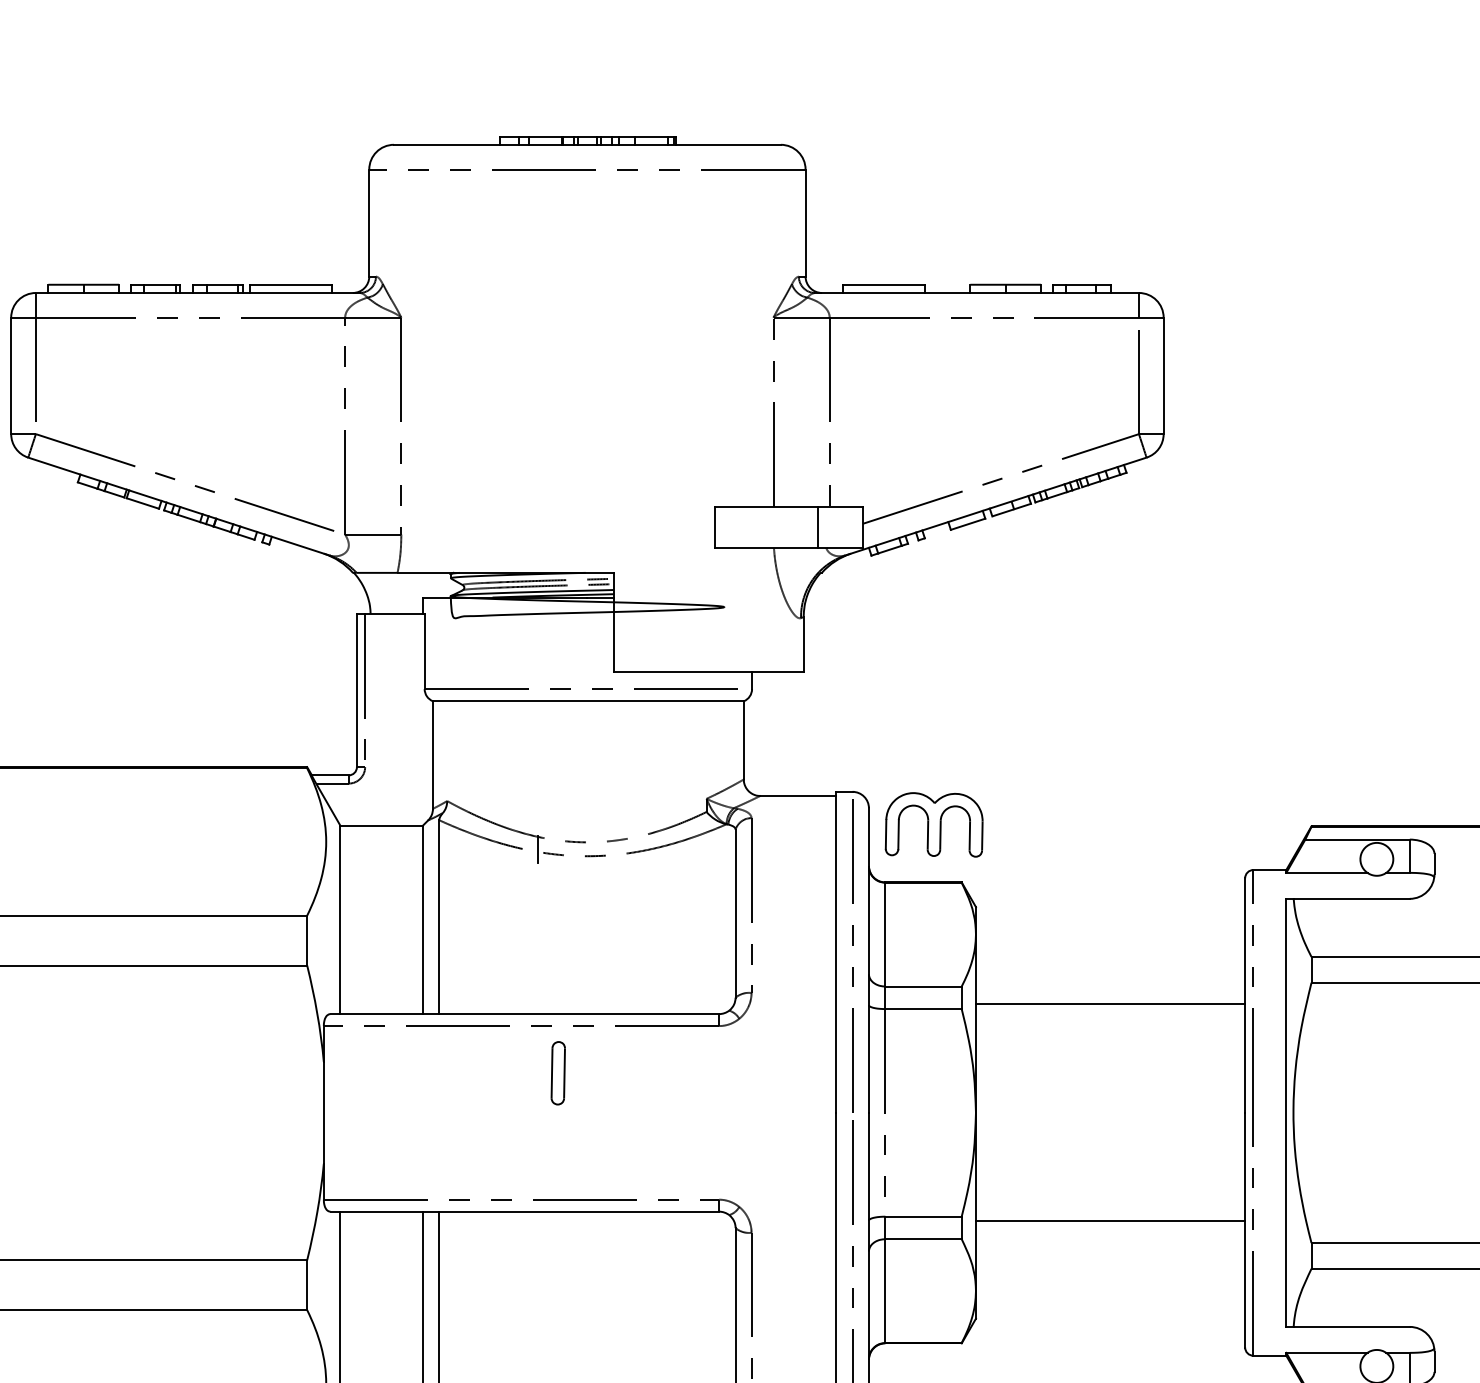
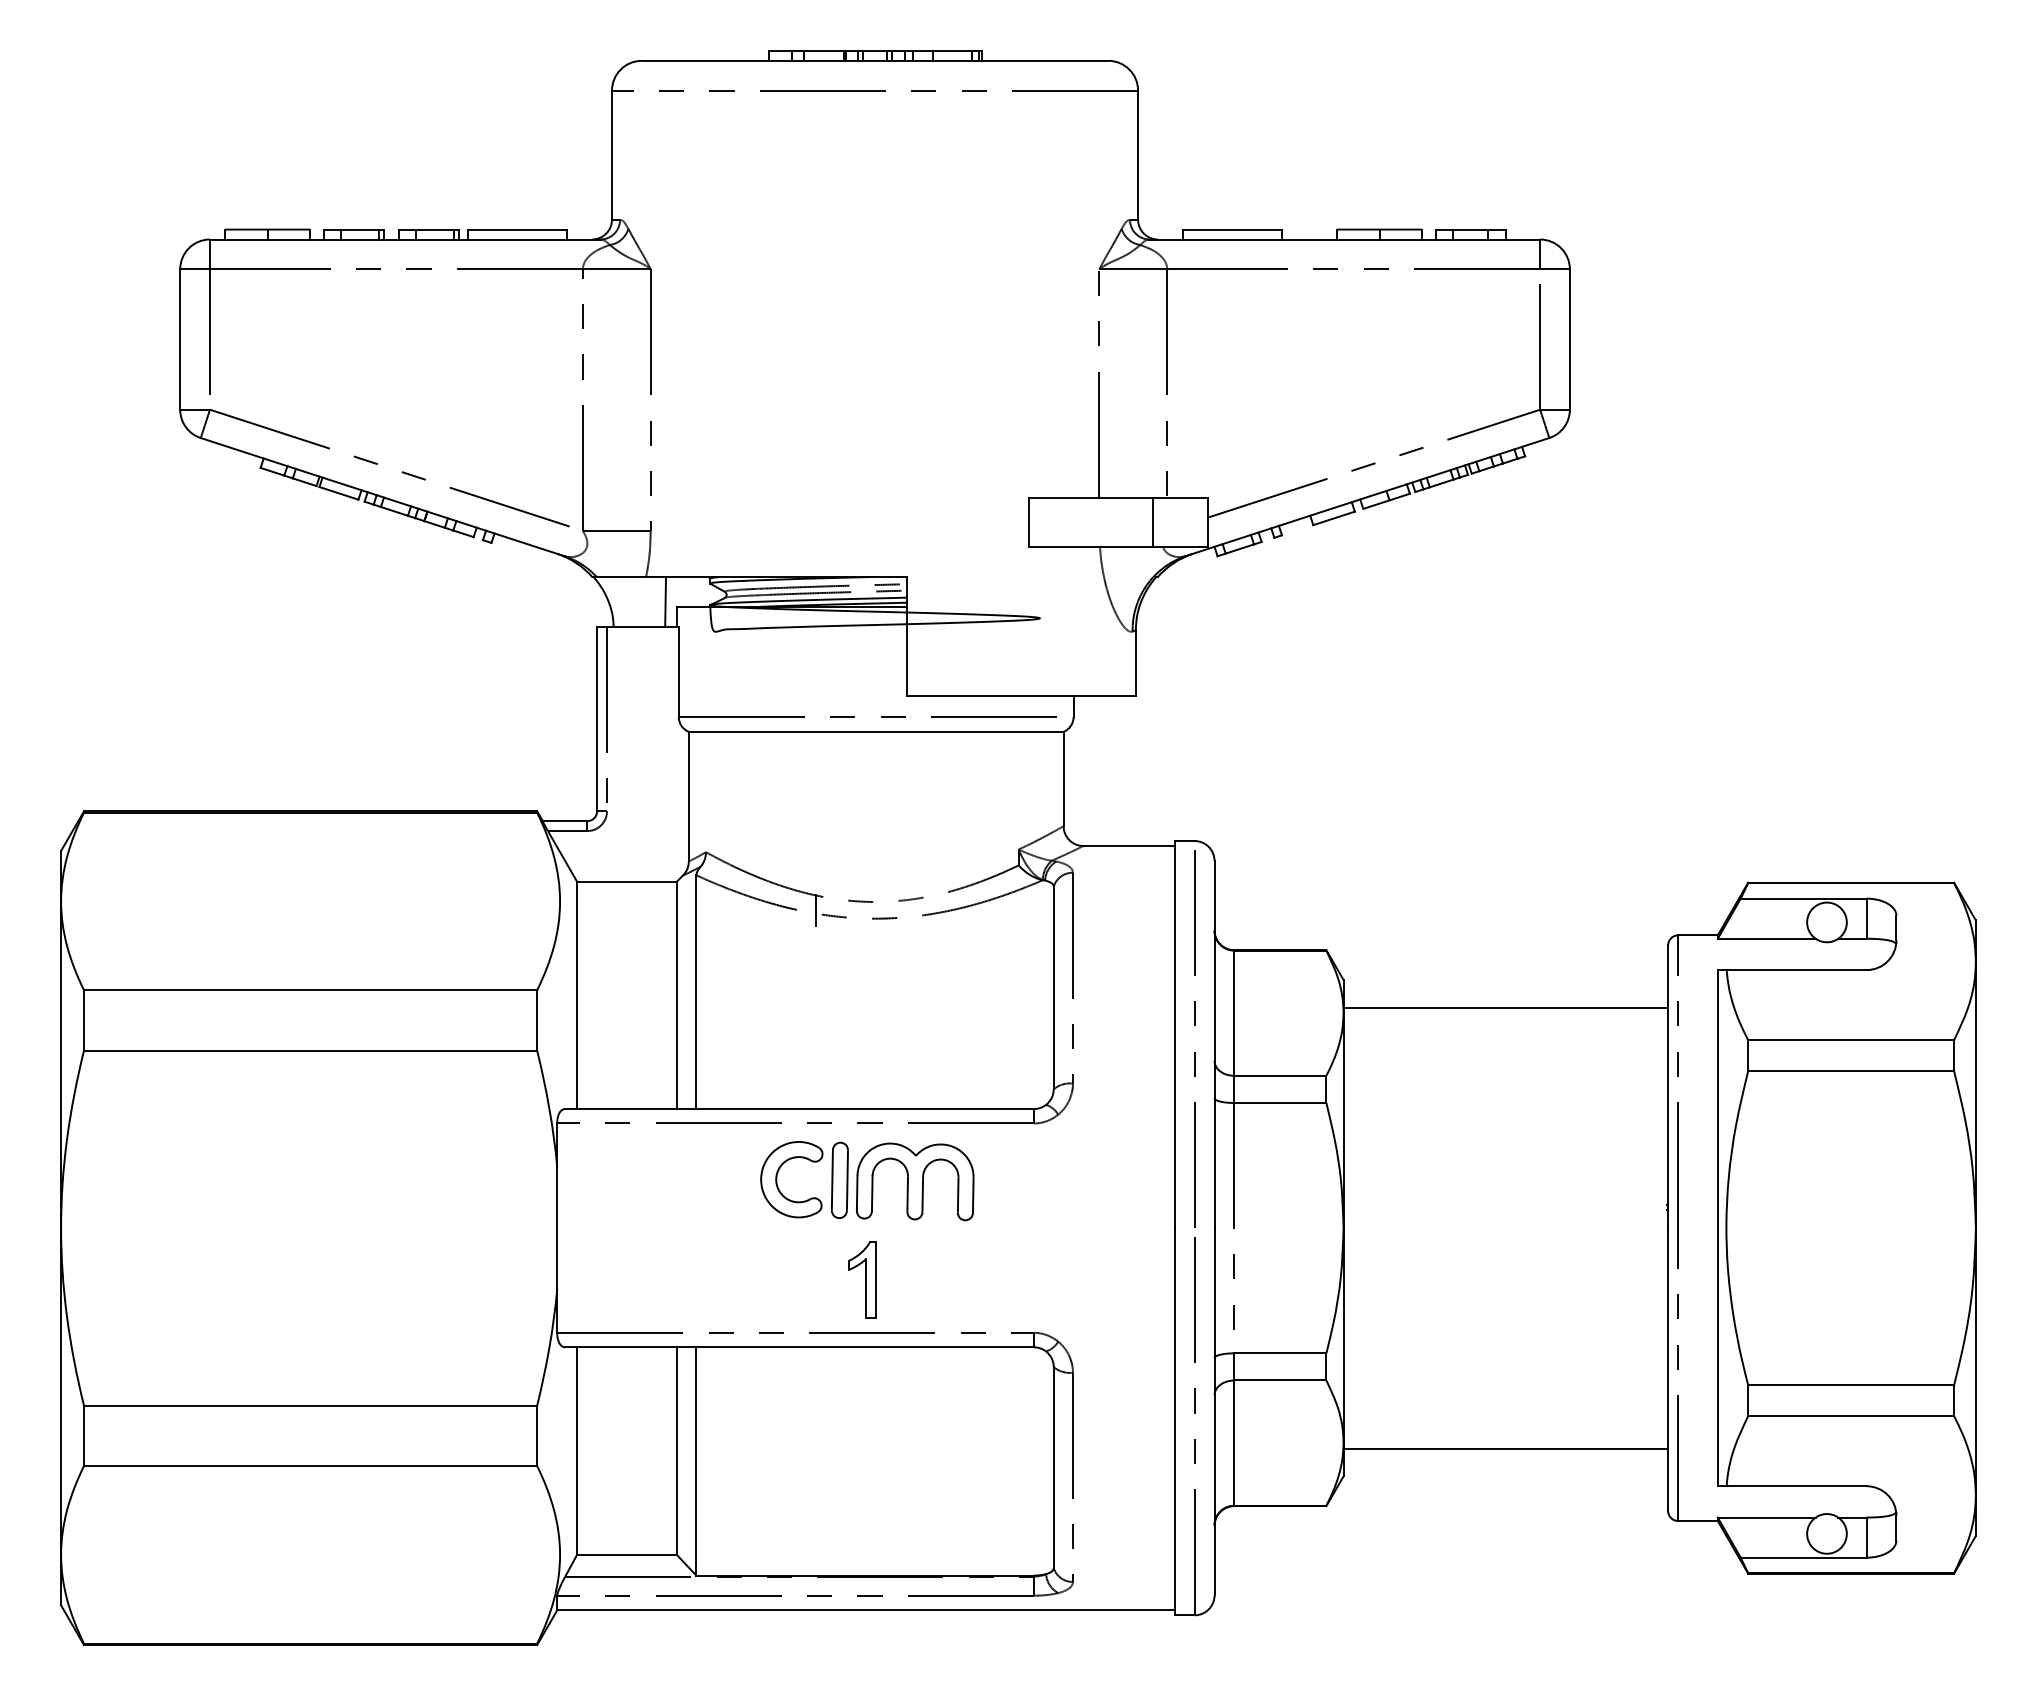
line: (413, 593) -> (665, 601), added
part: (933, 824) -> (914, 1181), moved
line: (1110, 1003) -> (1505, 1007), moved
part: (506, 1072) -> (777, 1179), added
part: (577, 1155) -> (862, 1279), added
line: (1110, 1220) -> (1505, 1448), moved

